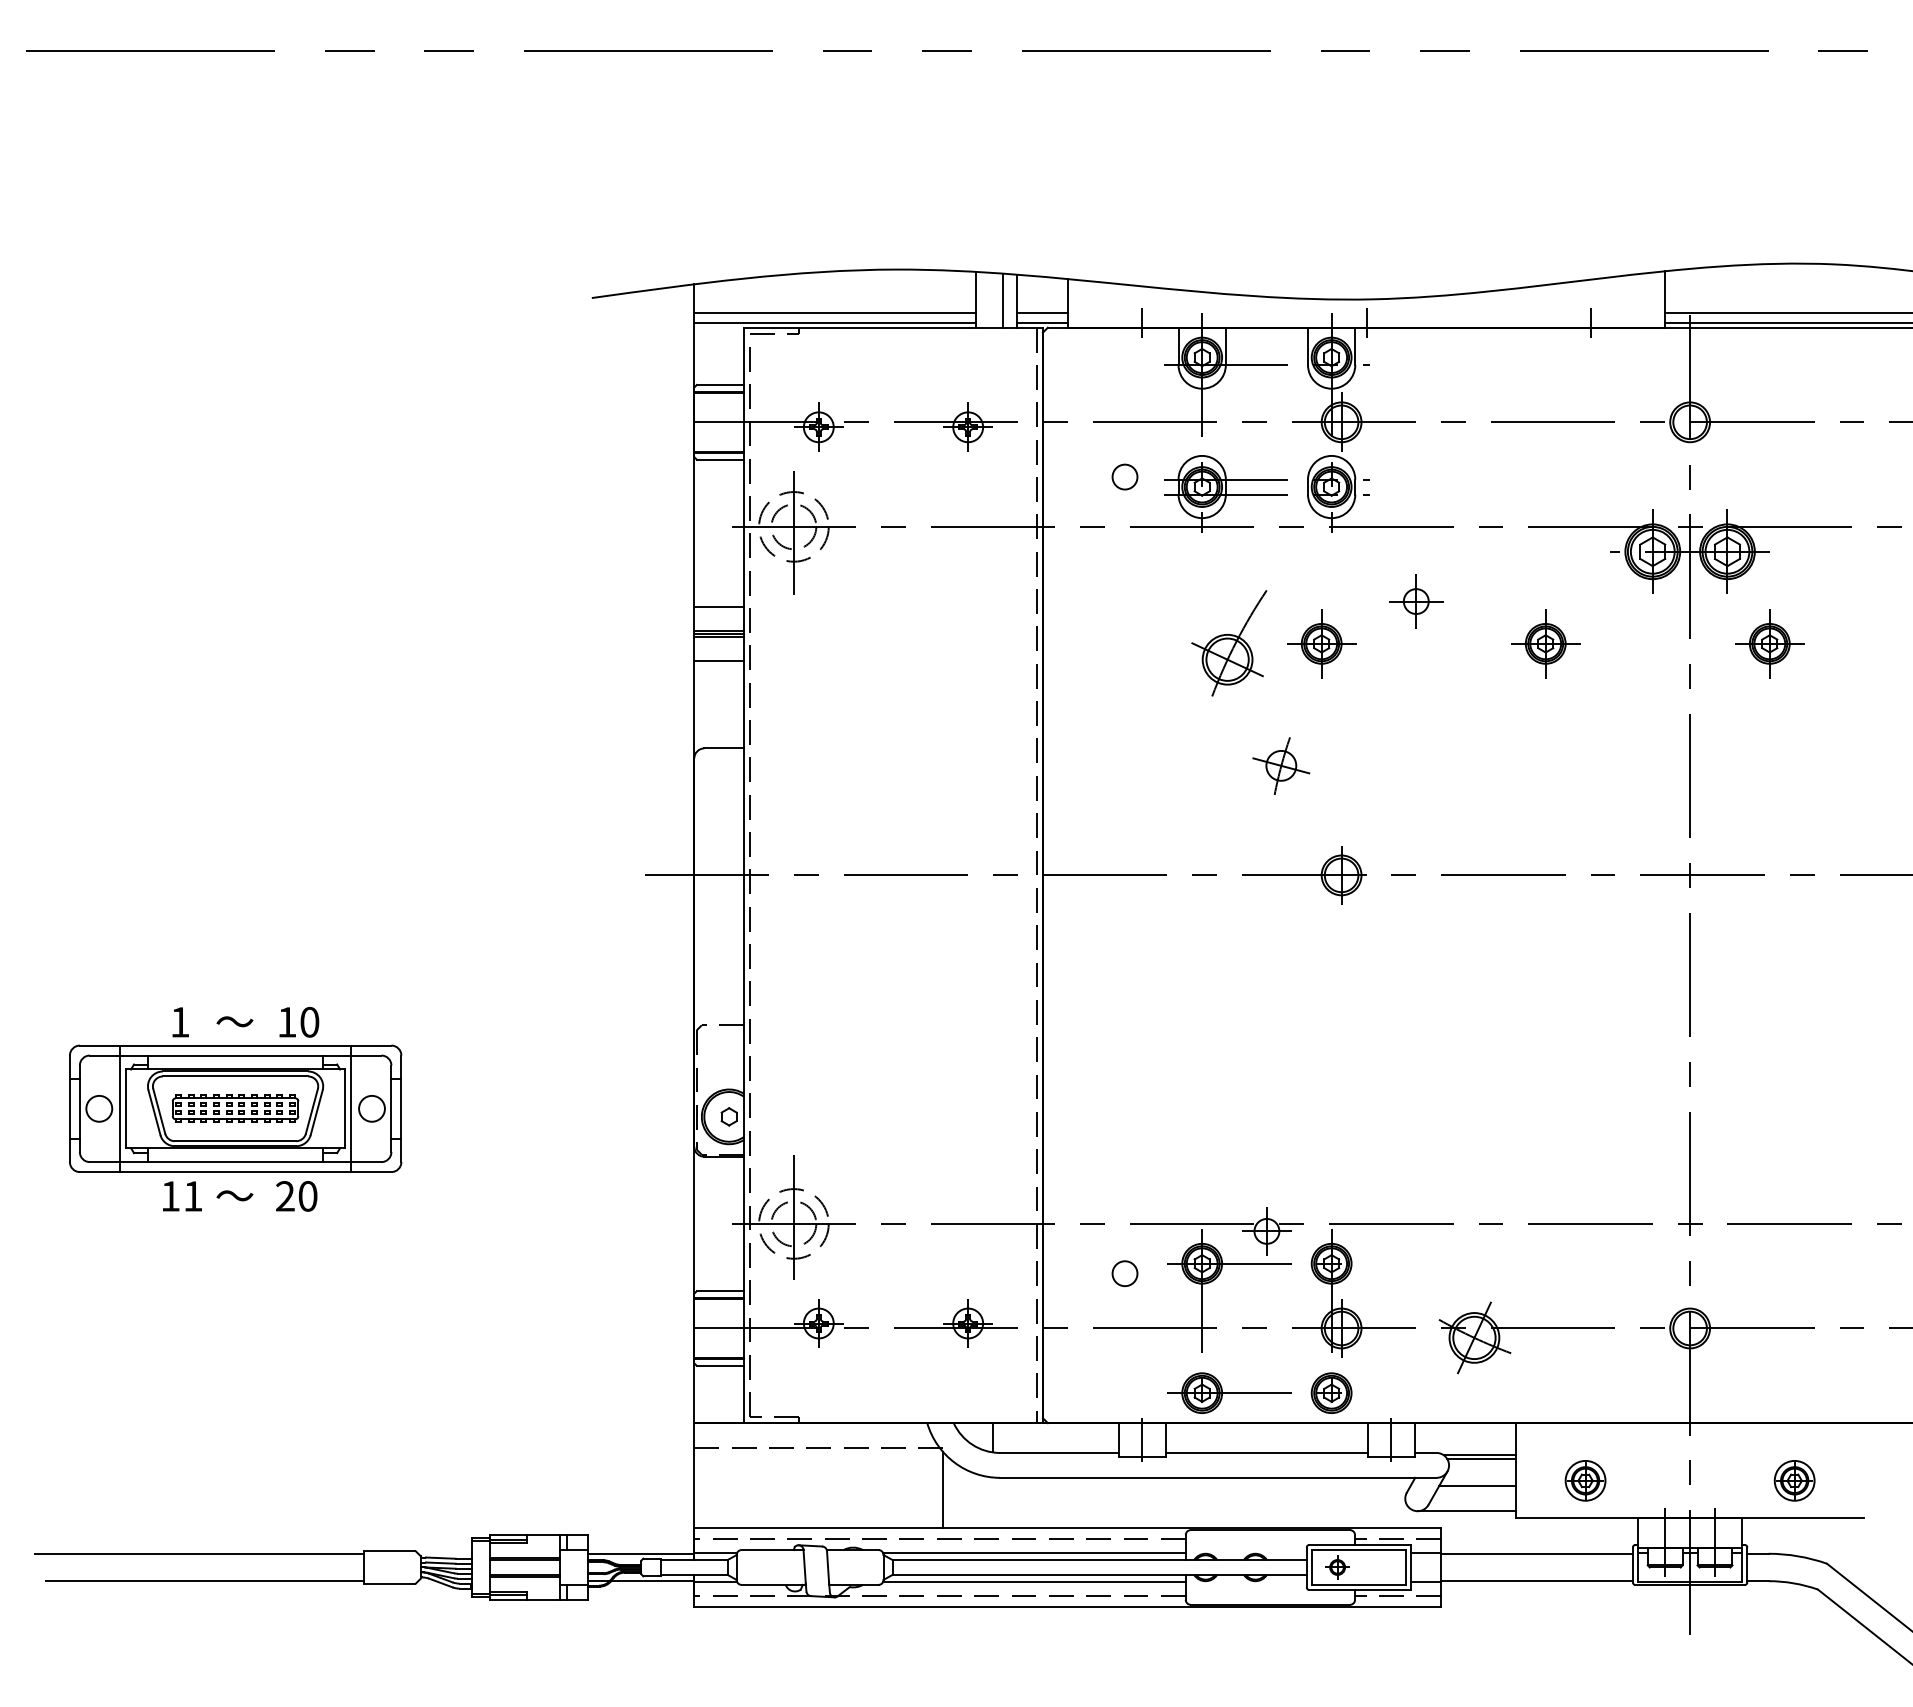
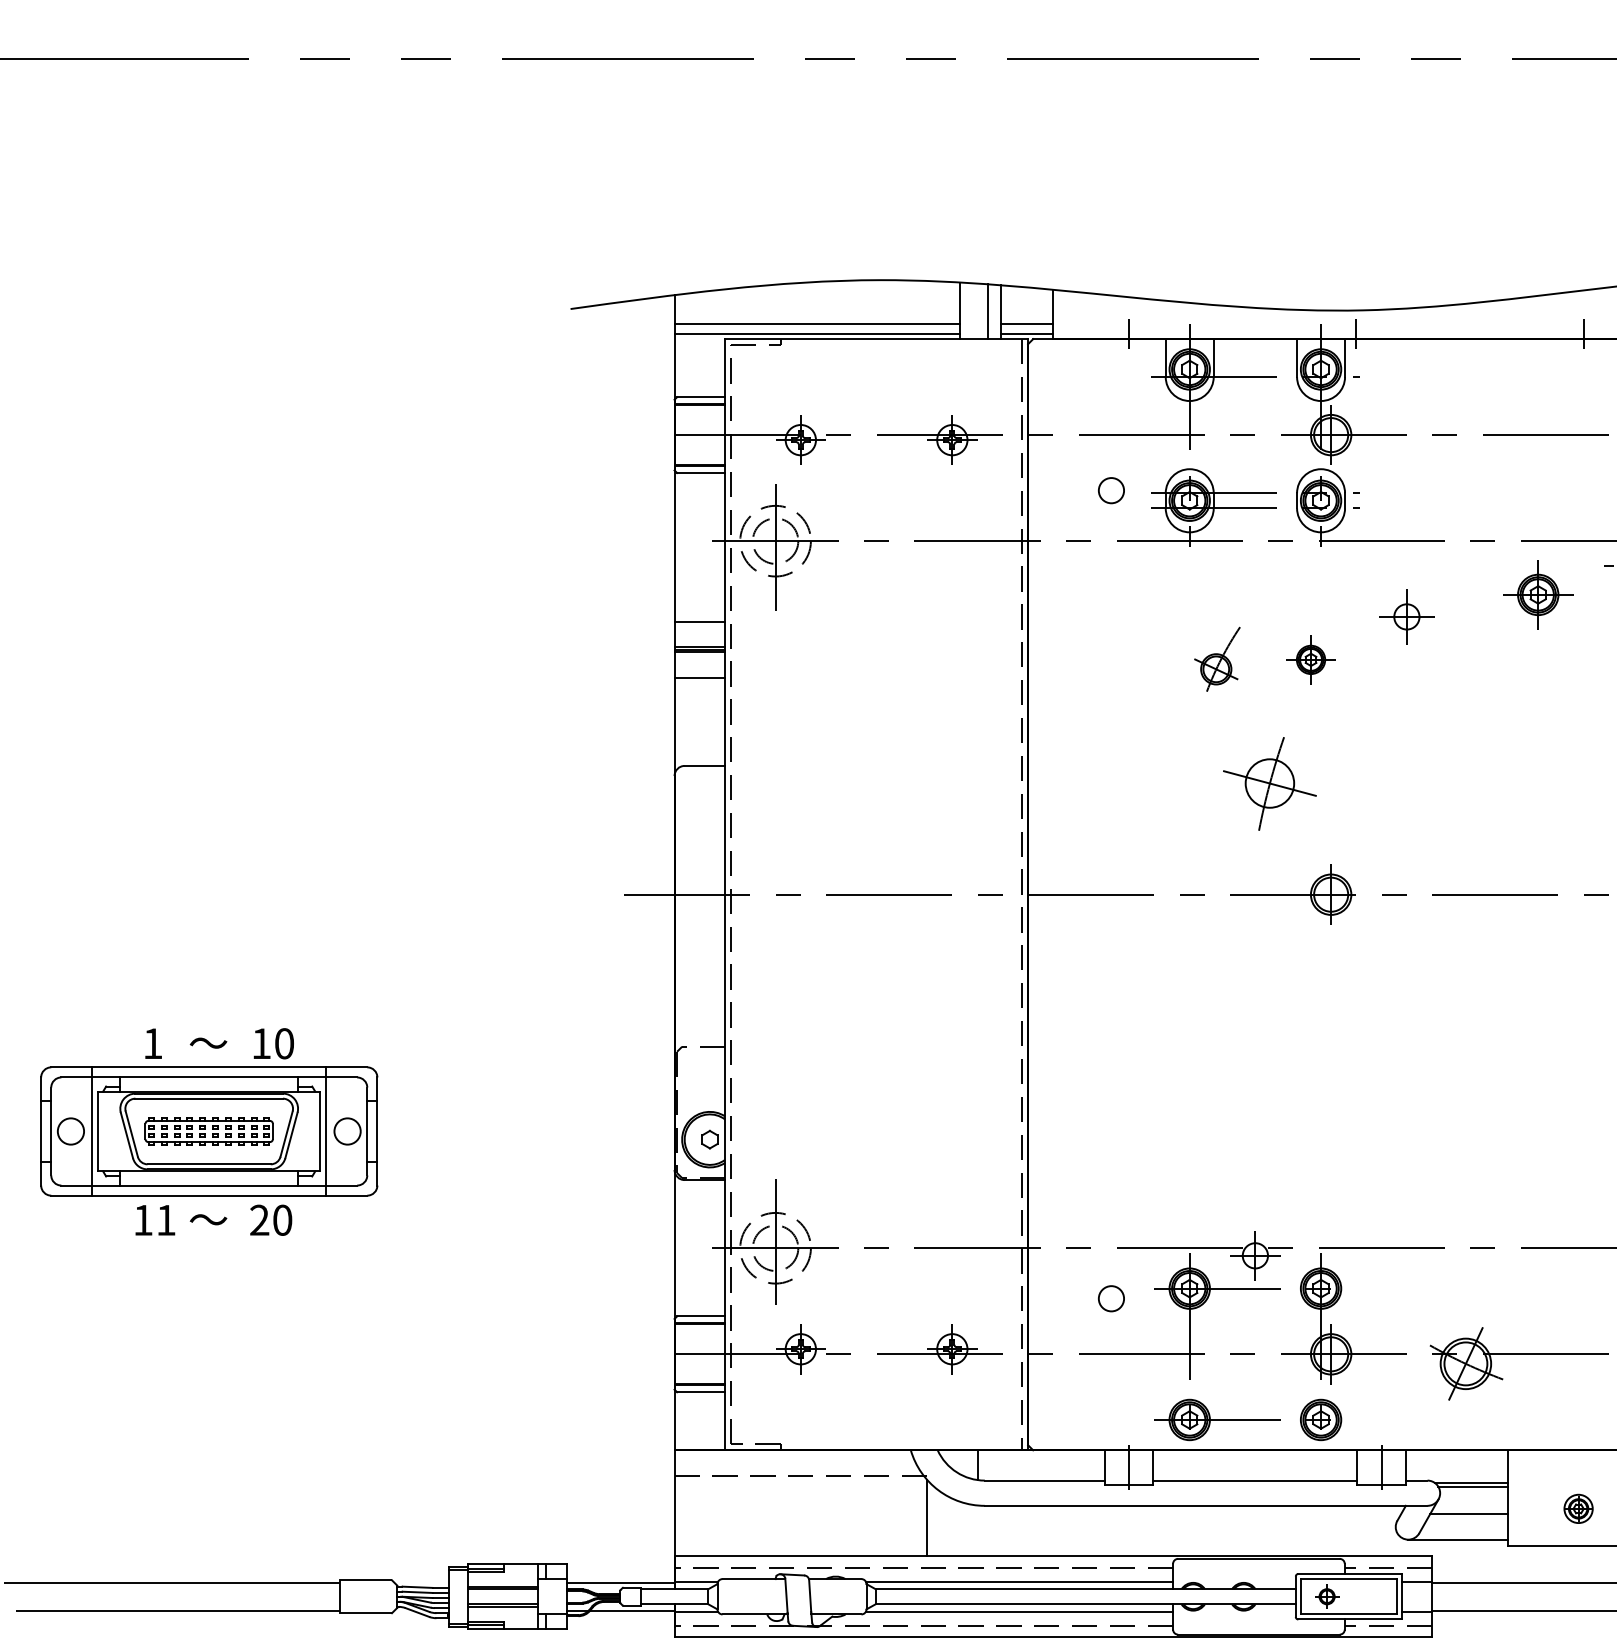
part: (1229, 643) -> (1217, 659), size x0.6
part: (1321, 643) -> (1310, 659), size x0.7
part: (1545, 643) -> (1537, 594), moved
part: (1281, 765) -> (1270, 783), size x1.6
part: (1585, 1480) -> (1578, 1508), size x0.7

